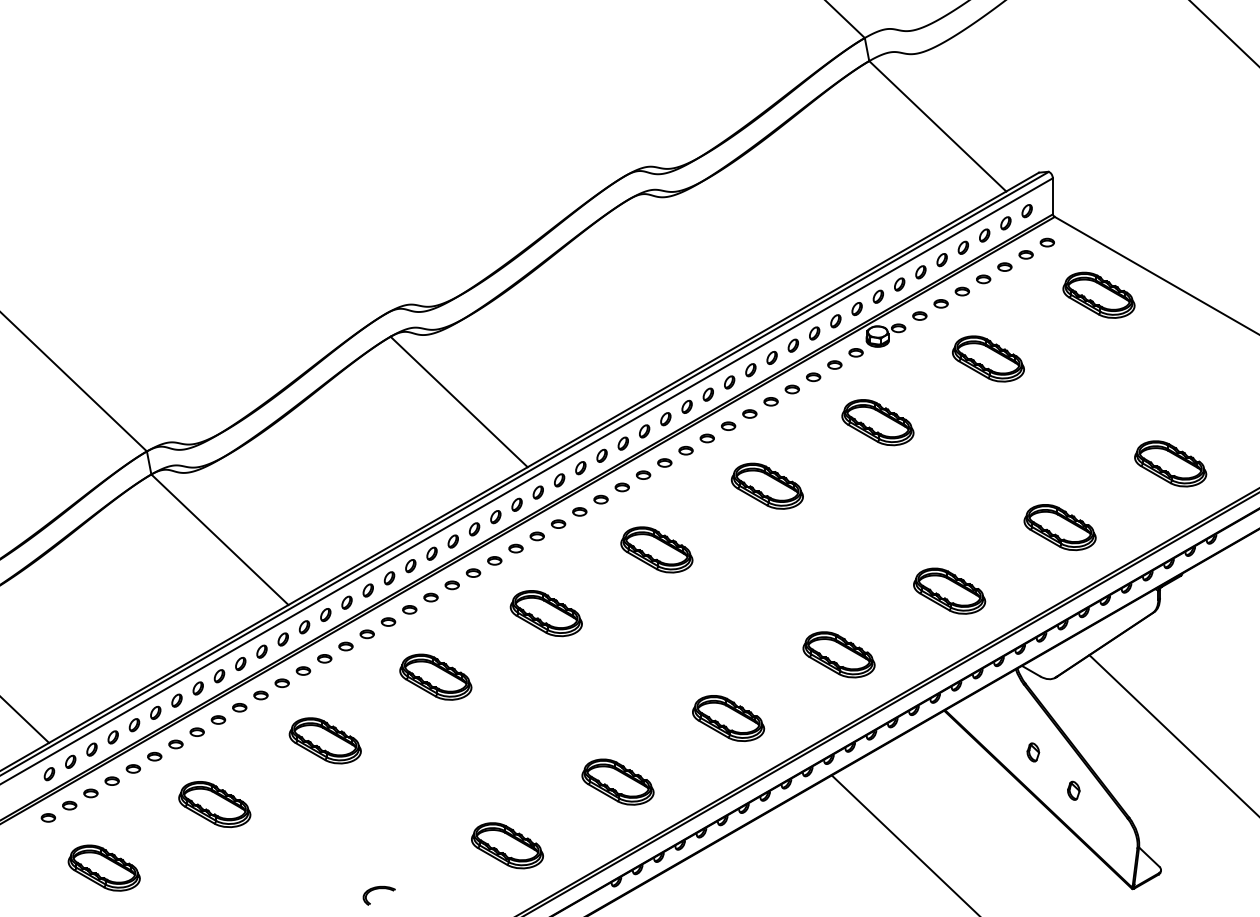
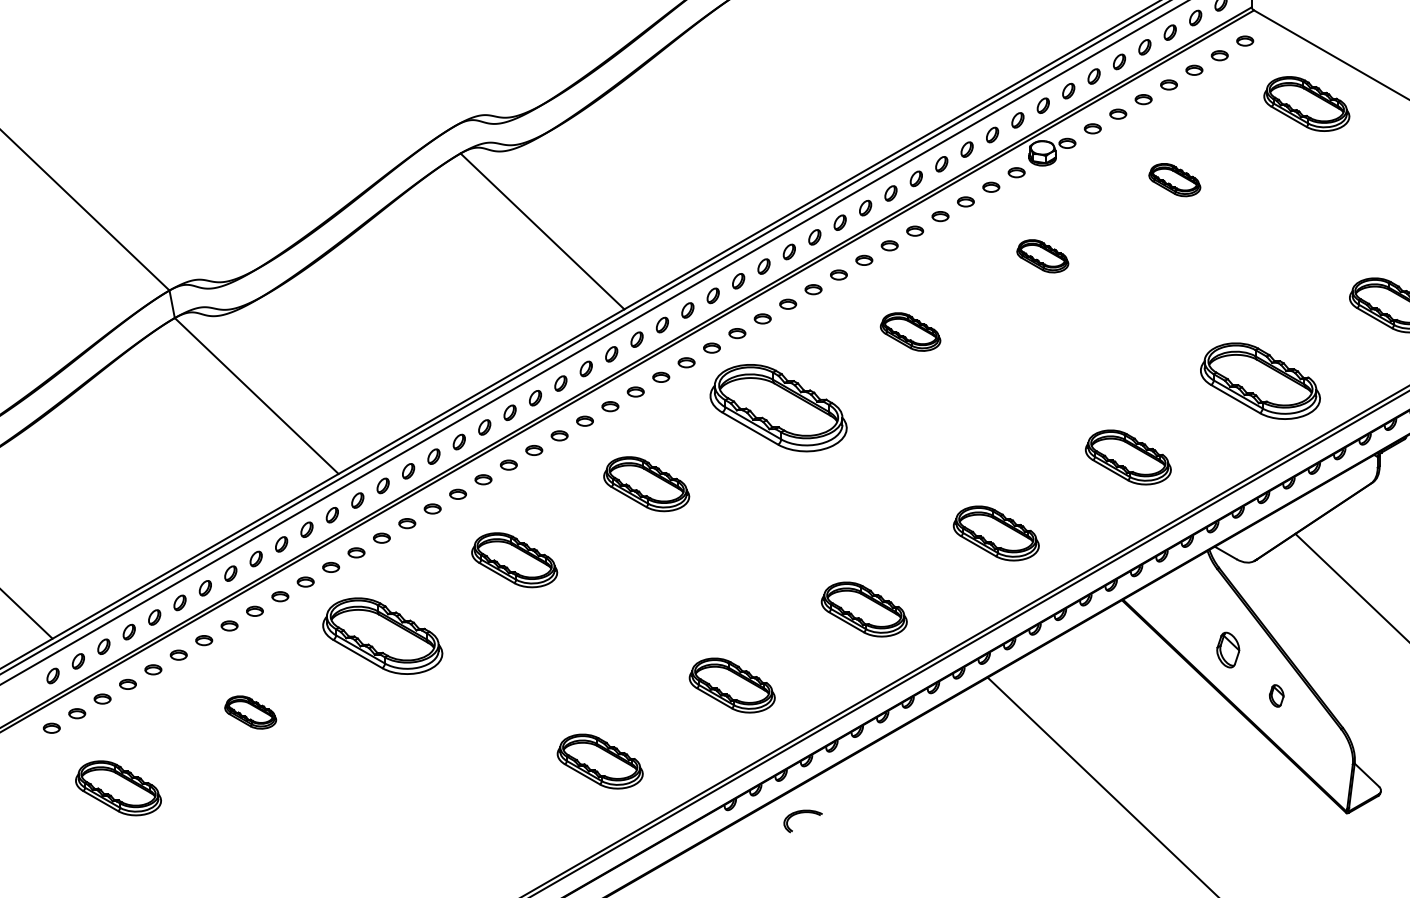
part: (988, 358) -> (1174, 179), size x0.6
part: (877, 422) -> (1042, 255), size x0.6
part: (766, 485) -> (909, 331), size x0.7
part: (1059, 527) -> (1259, 381), size x1.4
part: (656, 549) -> (778, 407), size x1.6
part: (324, 740) -> (381, 635), size x1.4
part: (1033, 752) -> (1228, 650), size x1.6
part: (214, 804) -> (250, 712), size x0.6
part: (378, 895) -> (802, 820), moved

